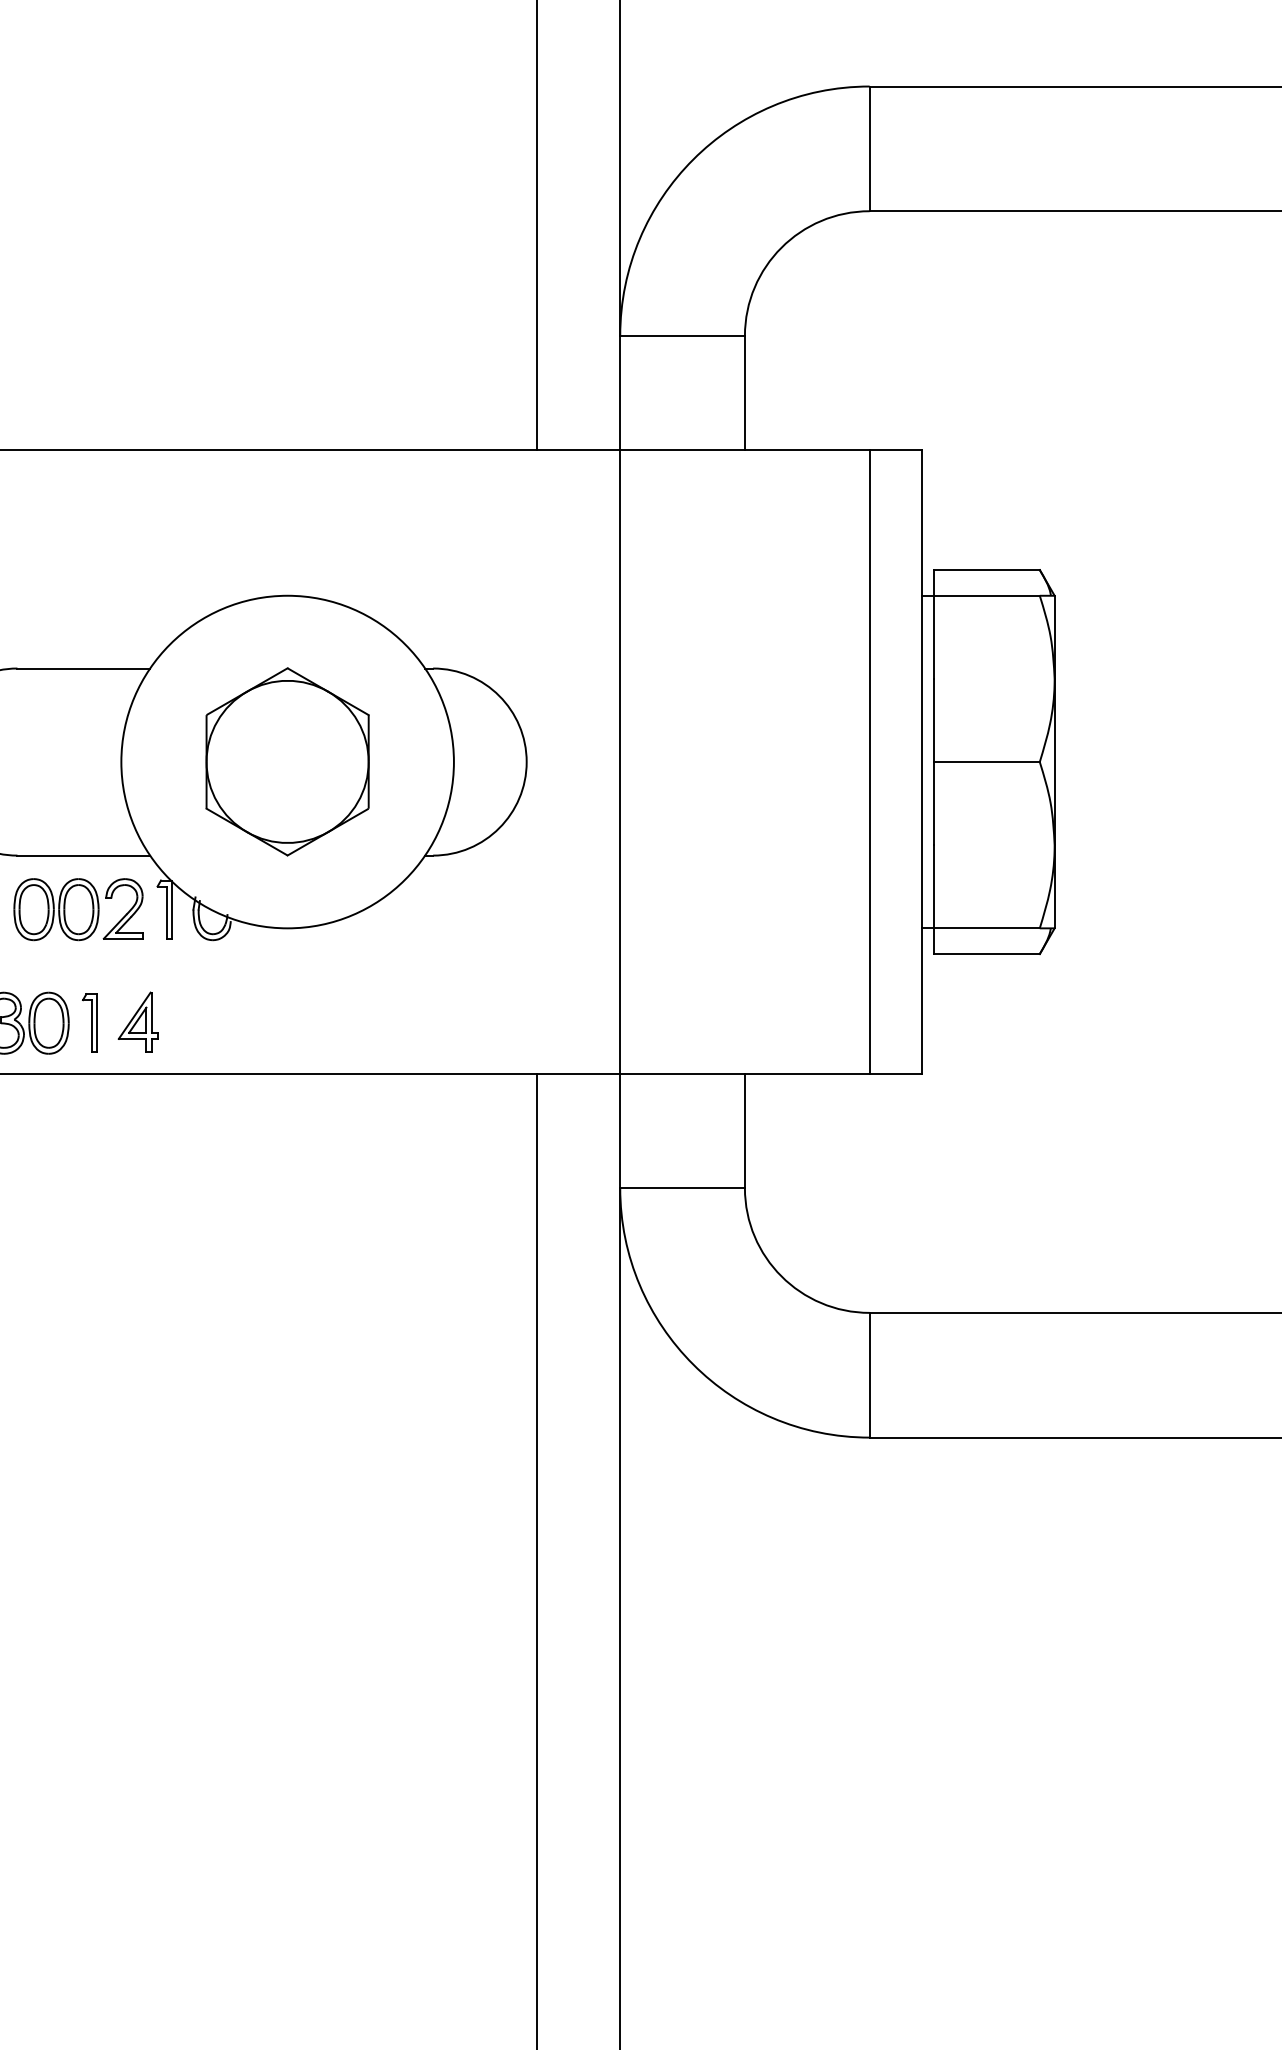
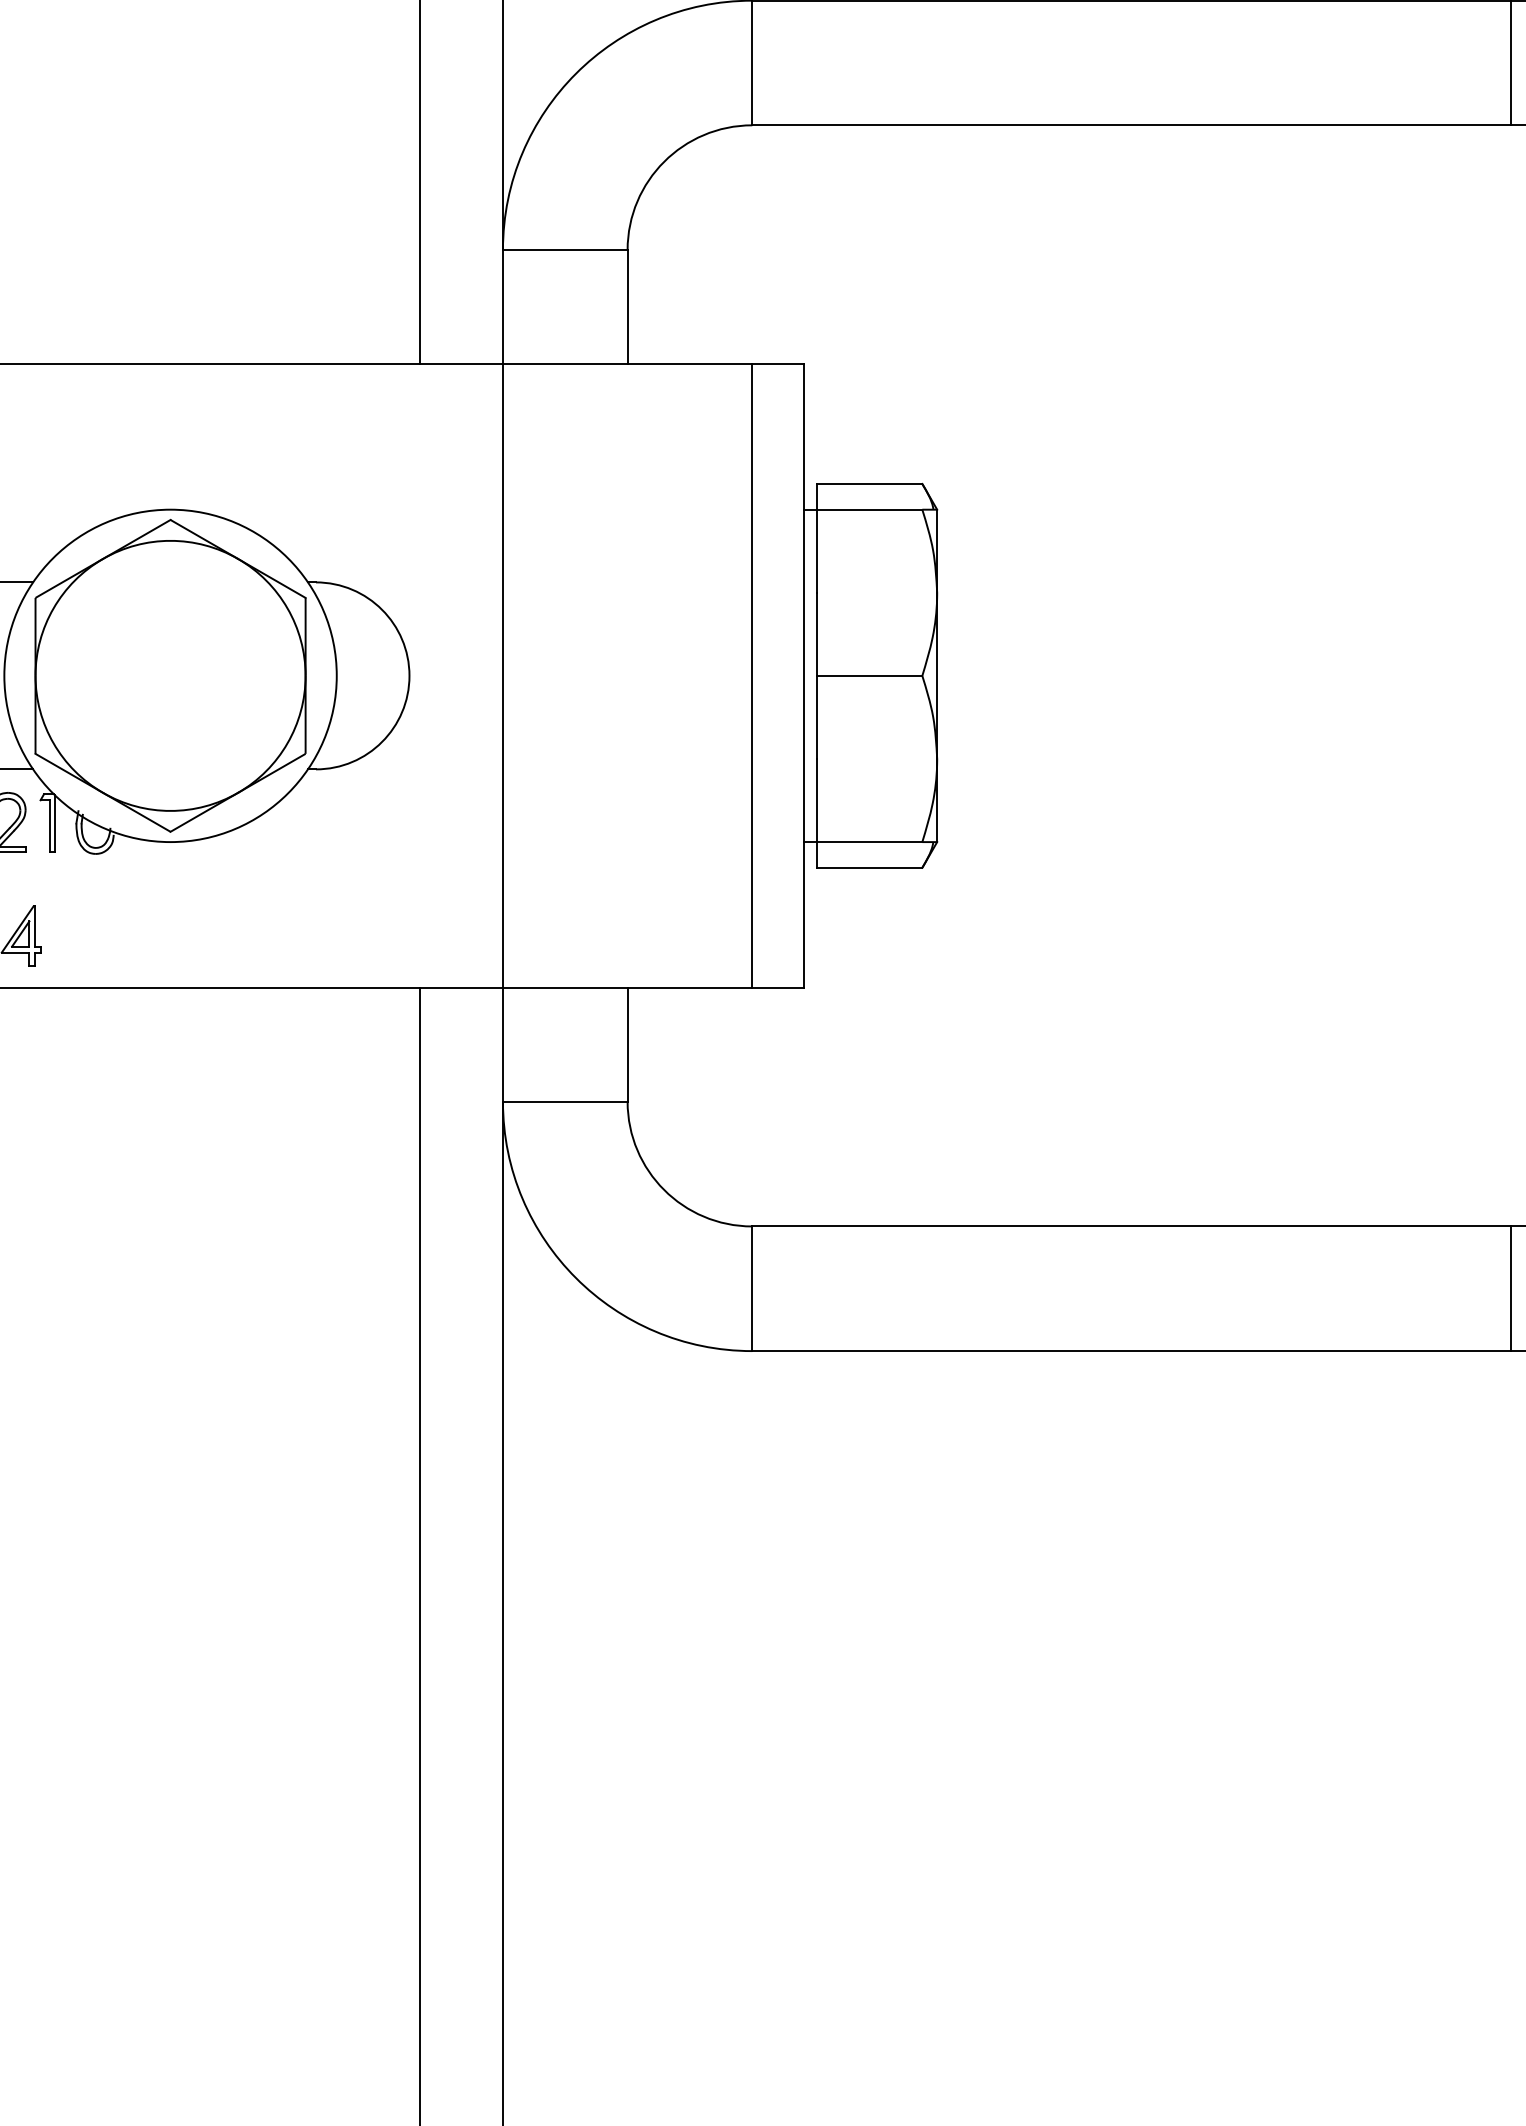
part: (287, 761) -> (170, 675), size x1.67

